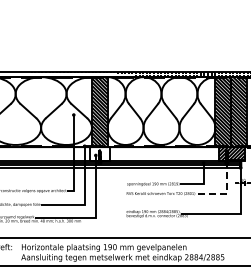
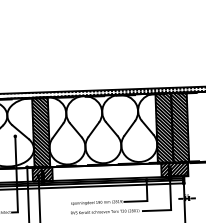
hatch: (99, 153) -> (42, 173), added
line: (226, 194) -> (170, 210), dashed -> solid

